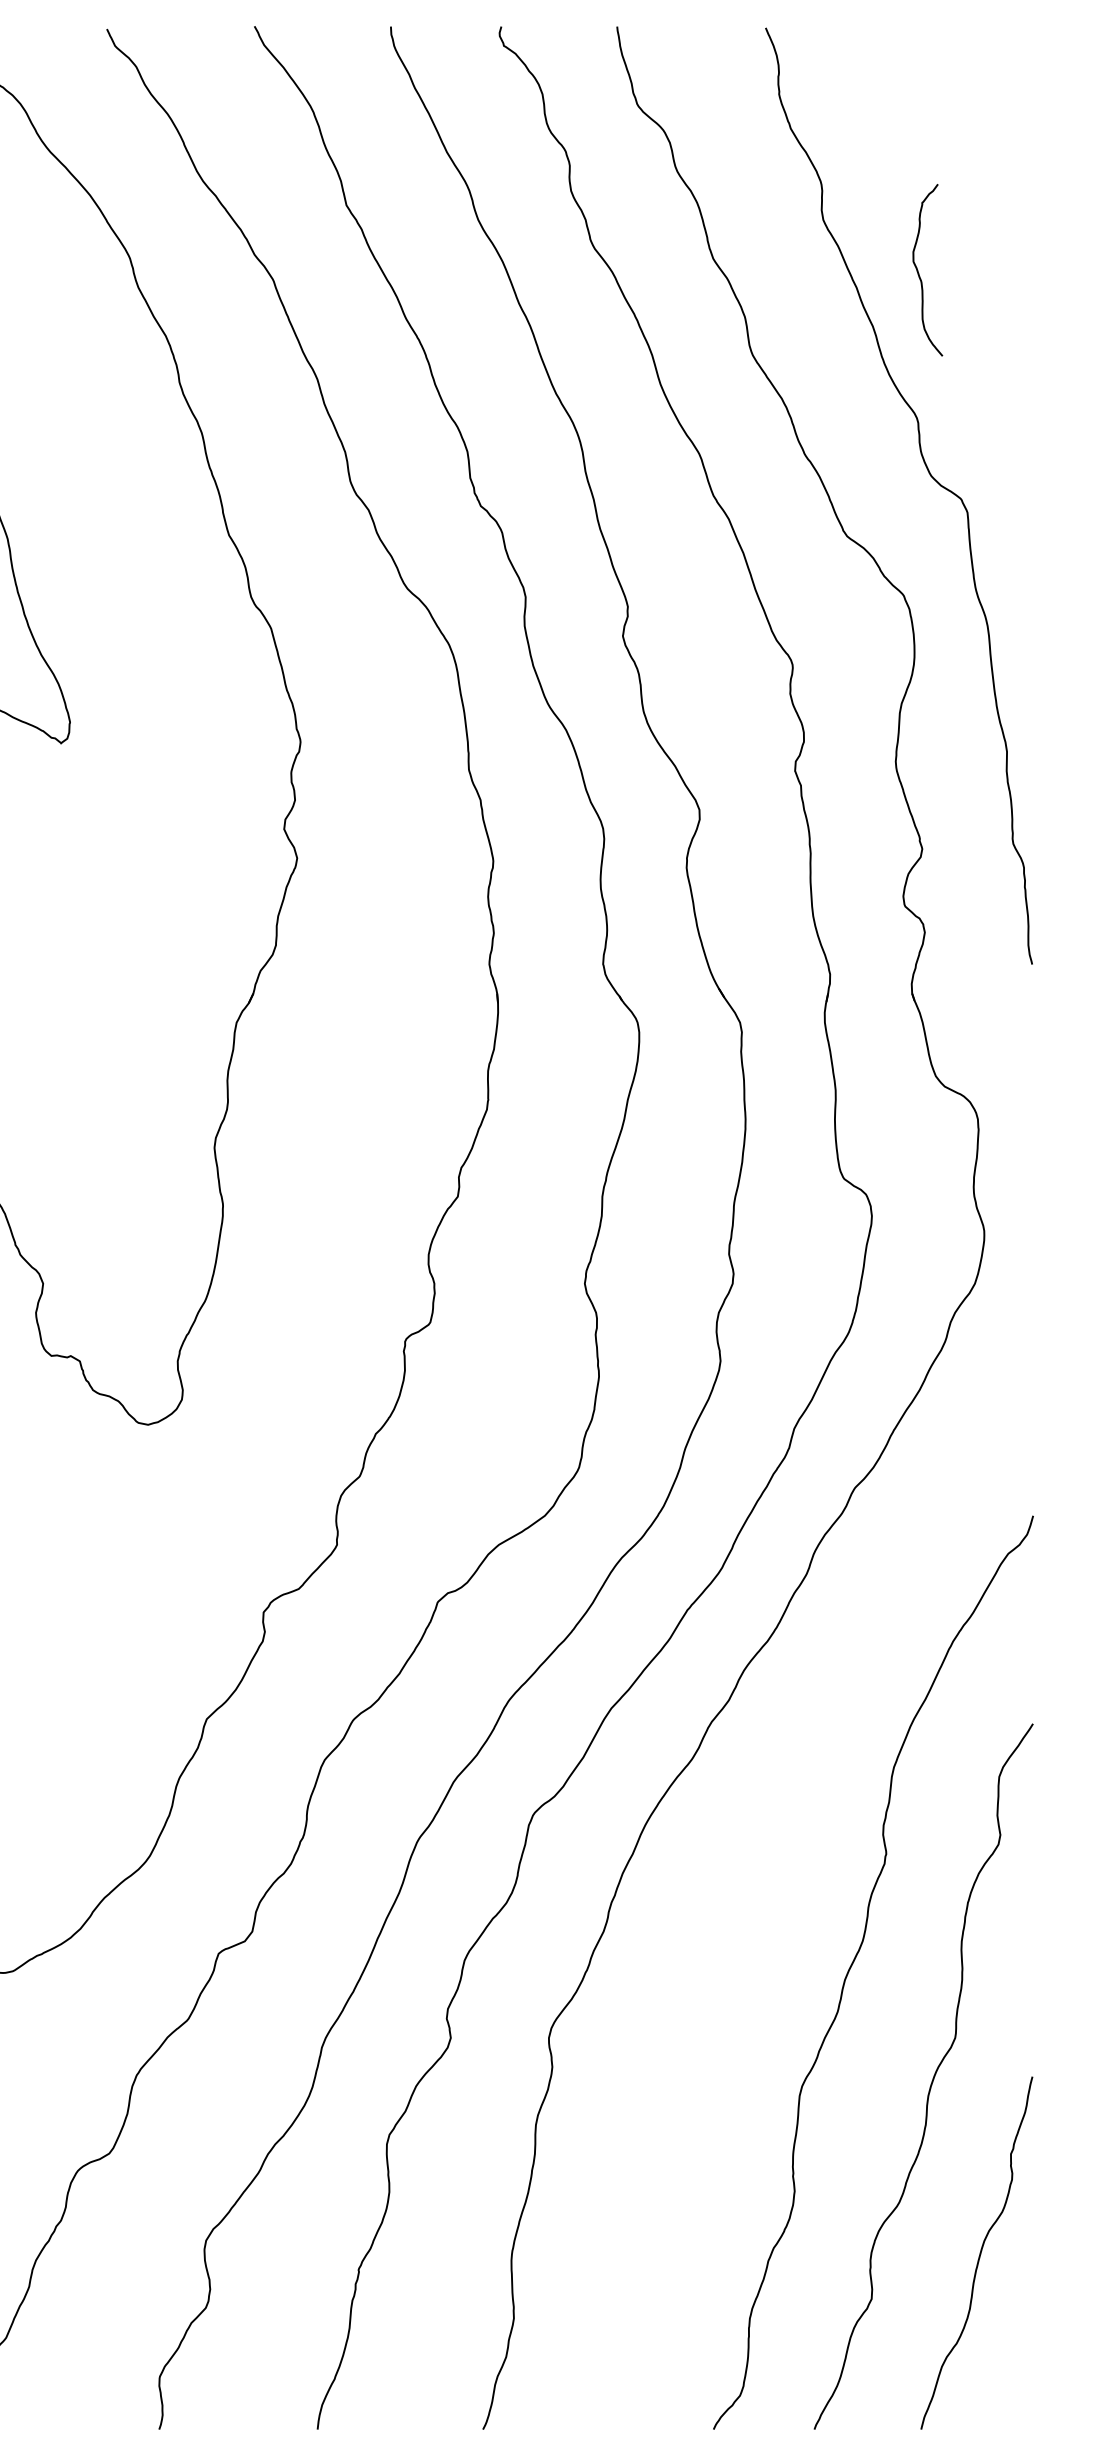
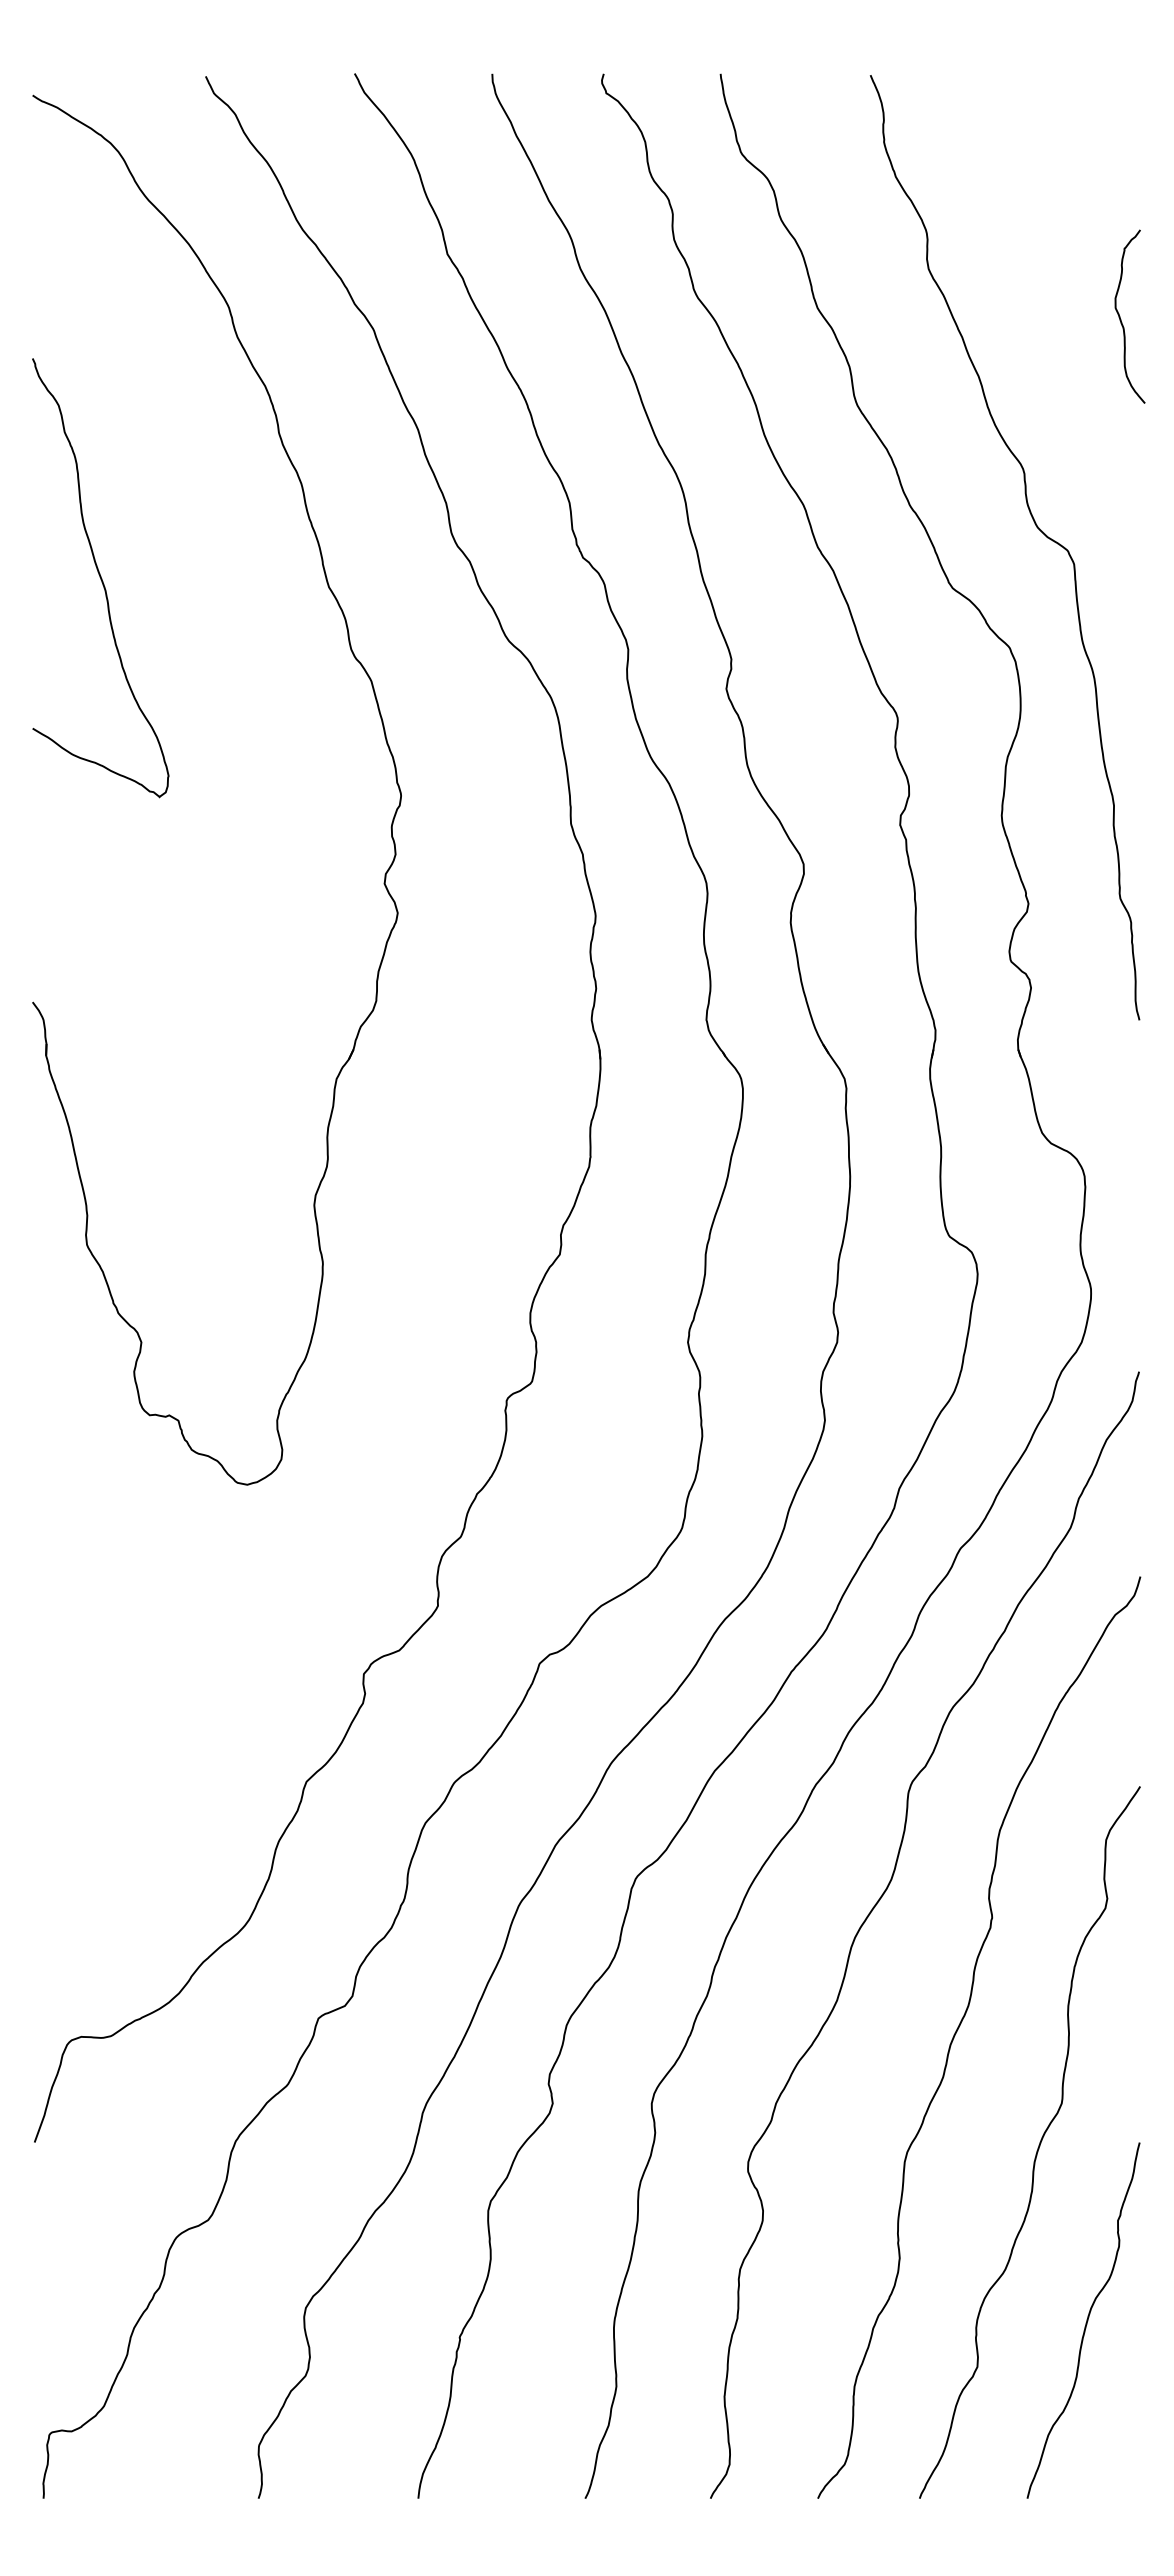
curve: (919, 272) -> (1121, 319), moved
curve: (775, 1836) -> (880, 1900), added

